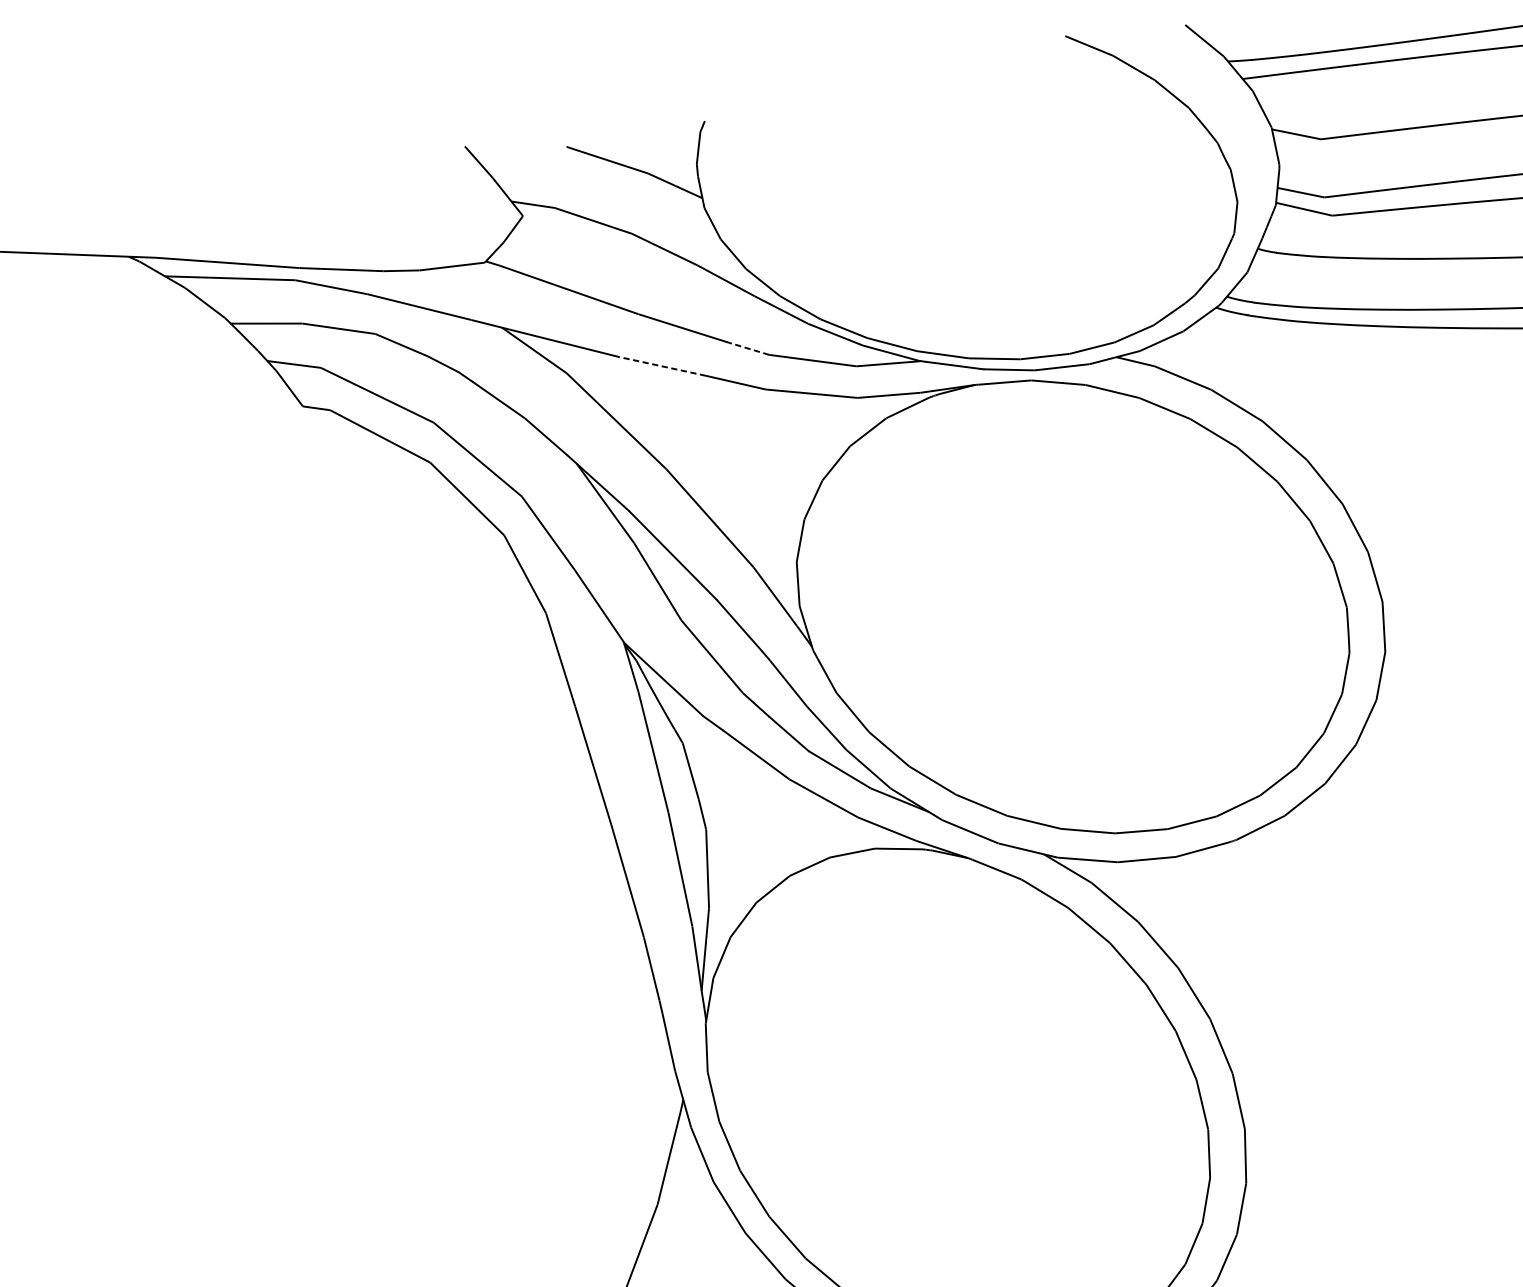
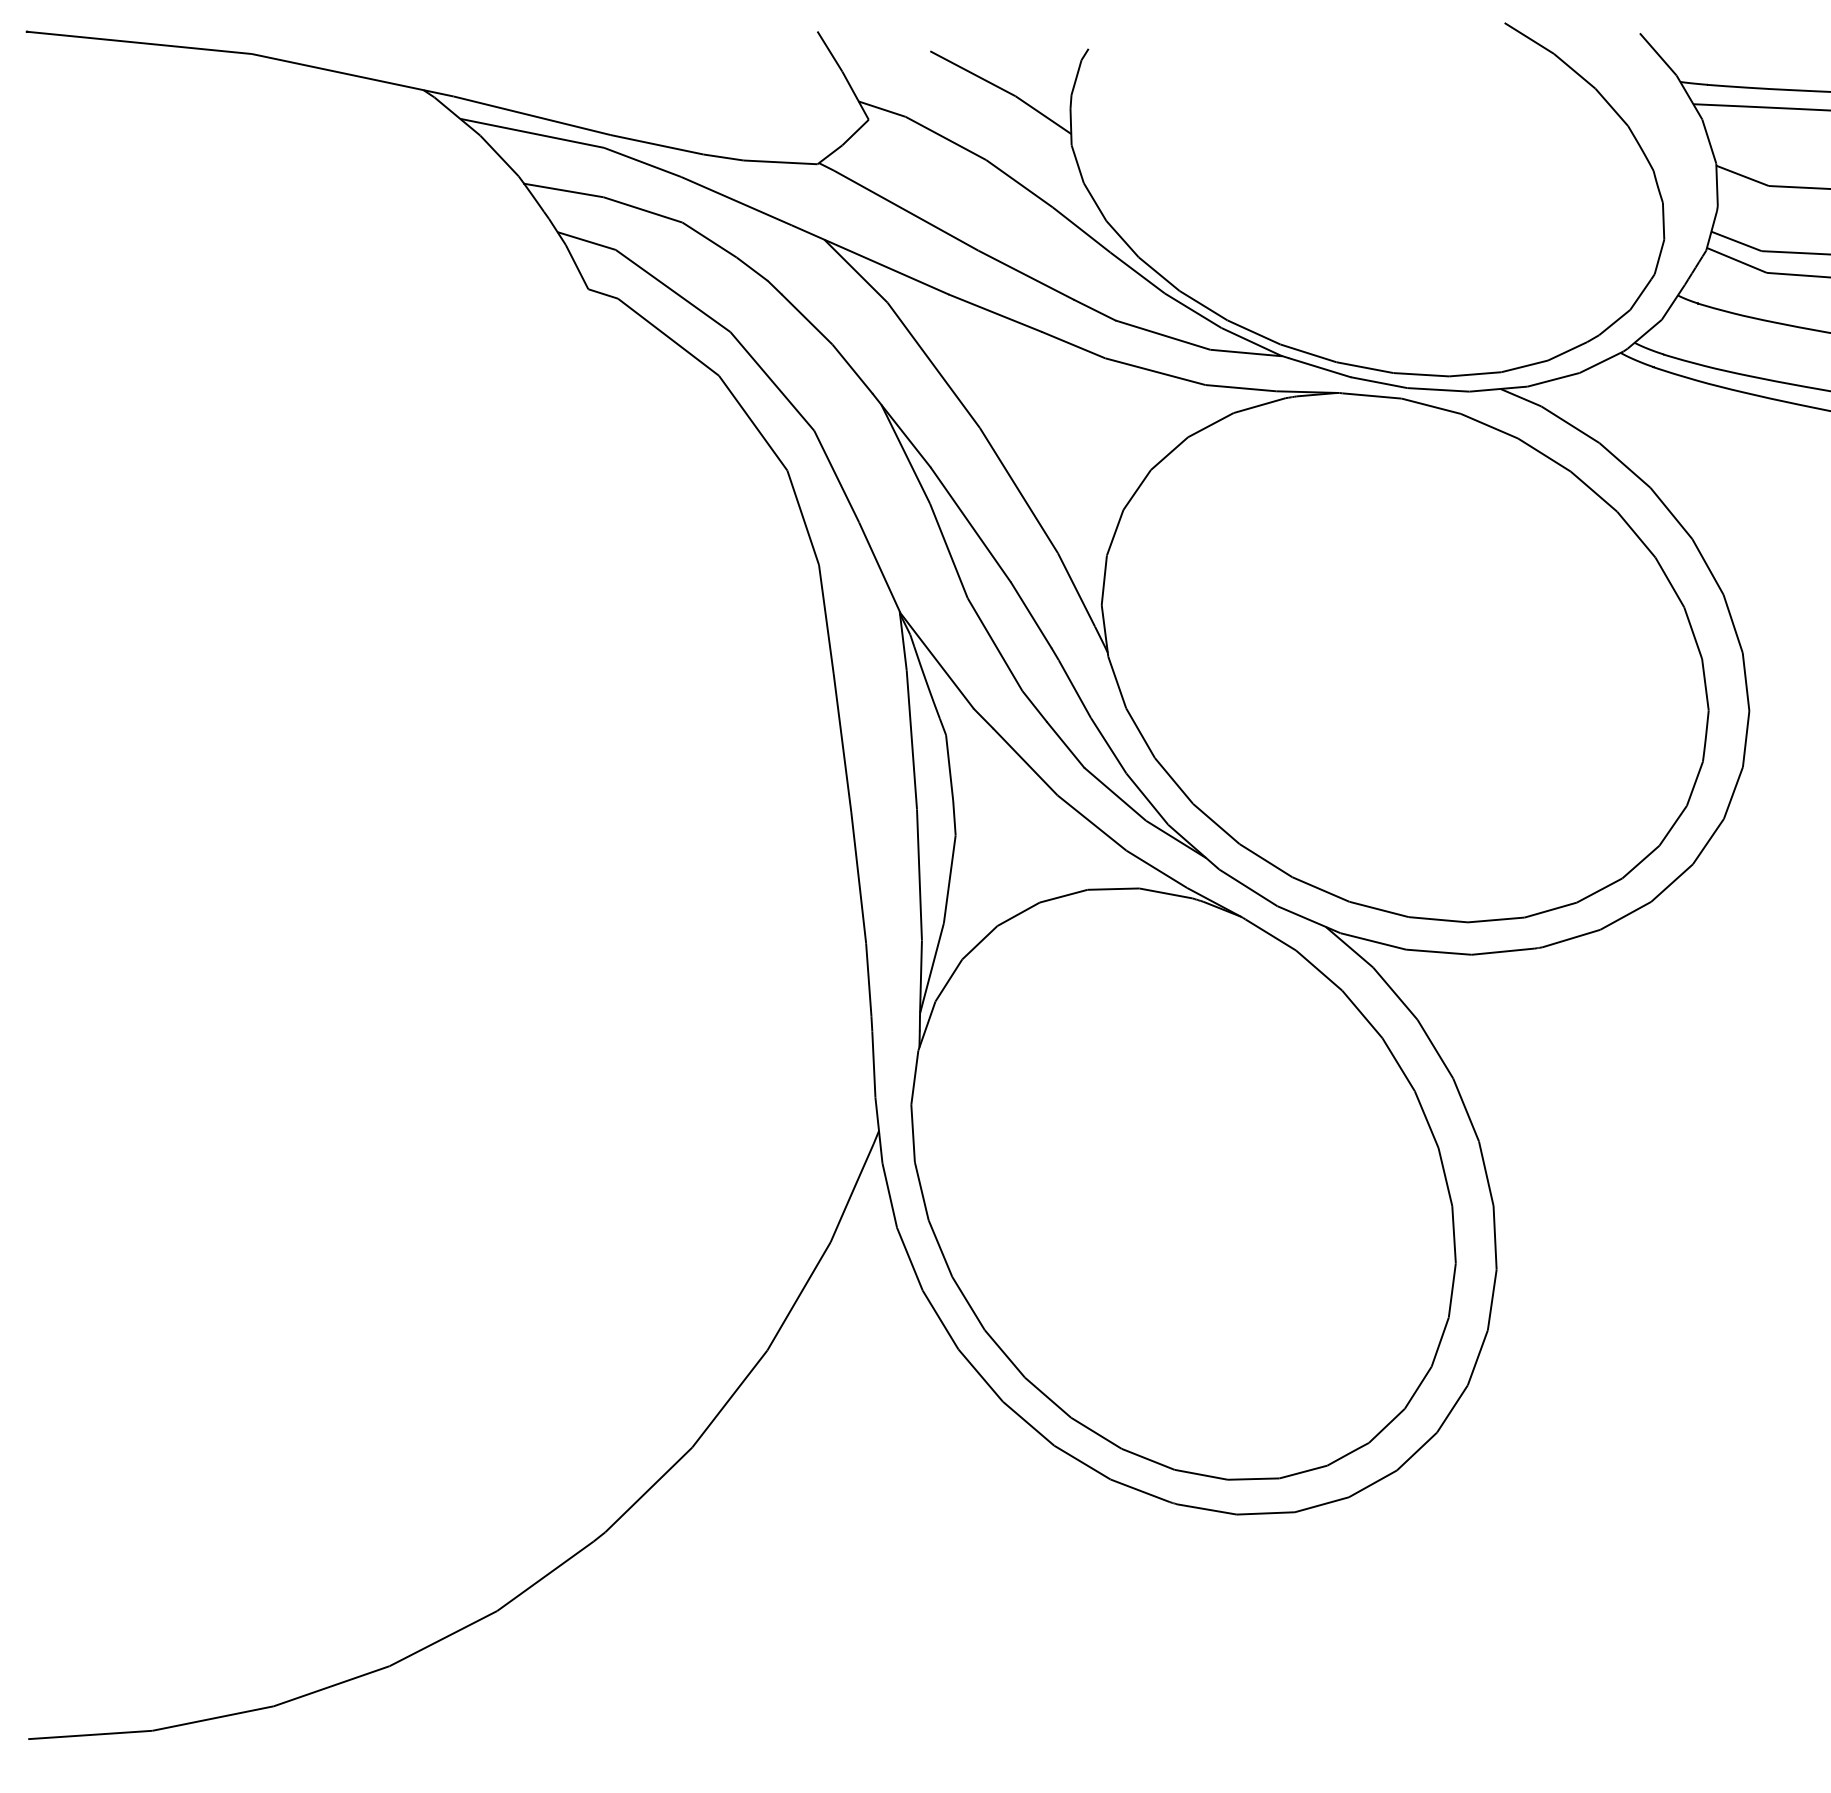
line: (749, 349) -> (1094, 310), dashed -> solid
line: (662, 366) -> (995, 313), dashed -> solid

